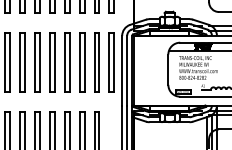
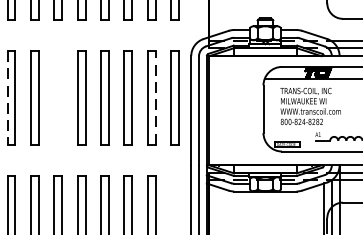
line: (4, 62) -> (6, 97), solid -> dashed
part: (37, 62) -> (58, 97), removed
line: (99, 62) -> (155, 97), solid -> dashed

